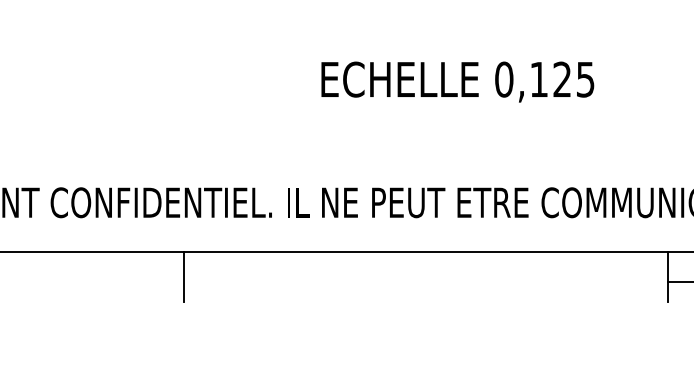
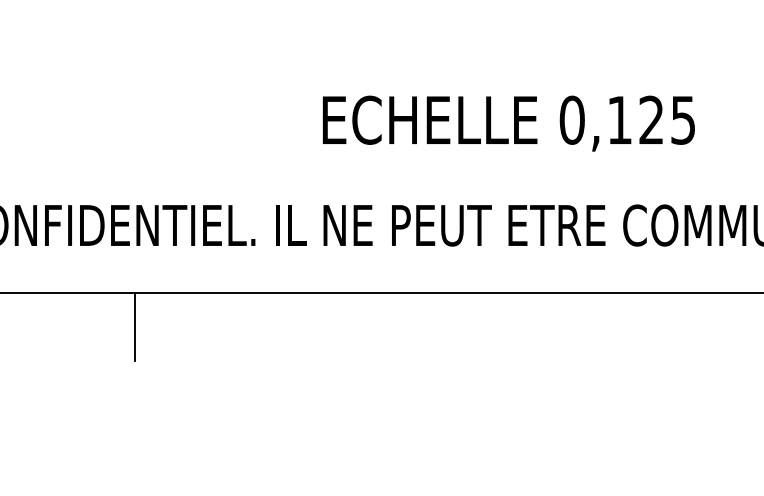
text: (457, 81) -> (508, 122), moved

